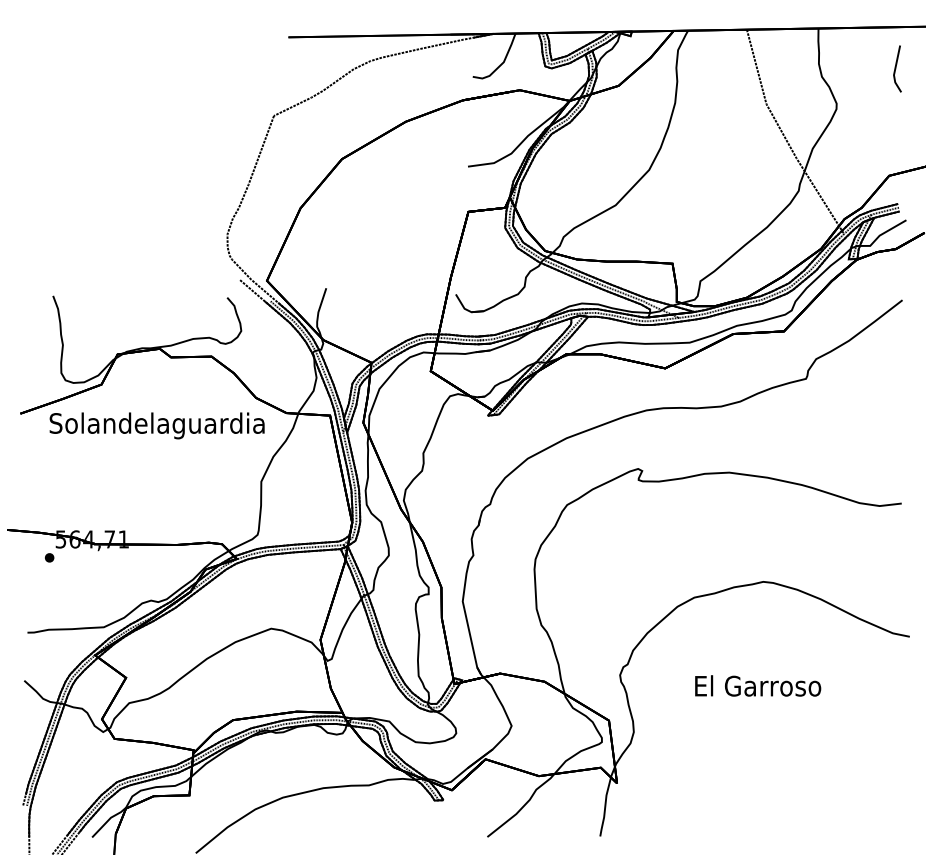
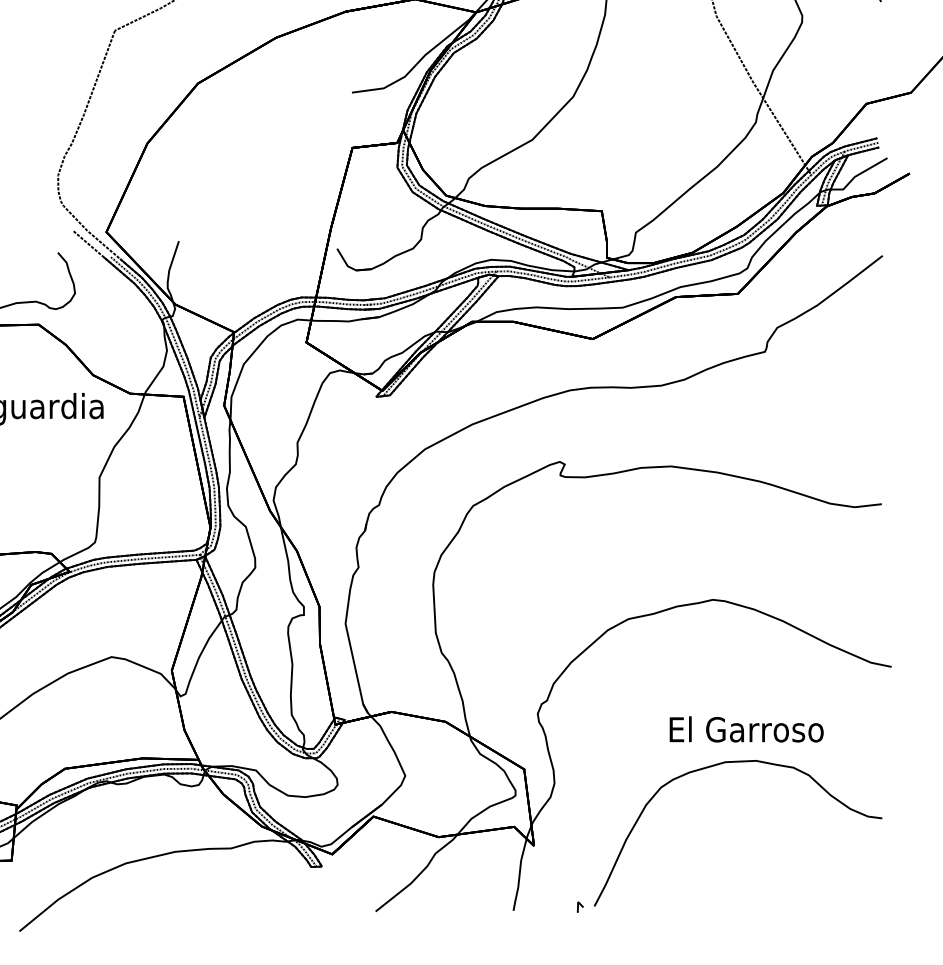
text: (758, 685) -> (747, 728), moved
part: (758, 720) -> (706, 769), added

